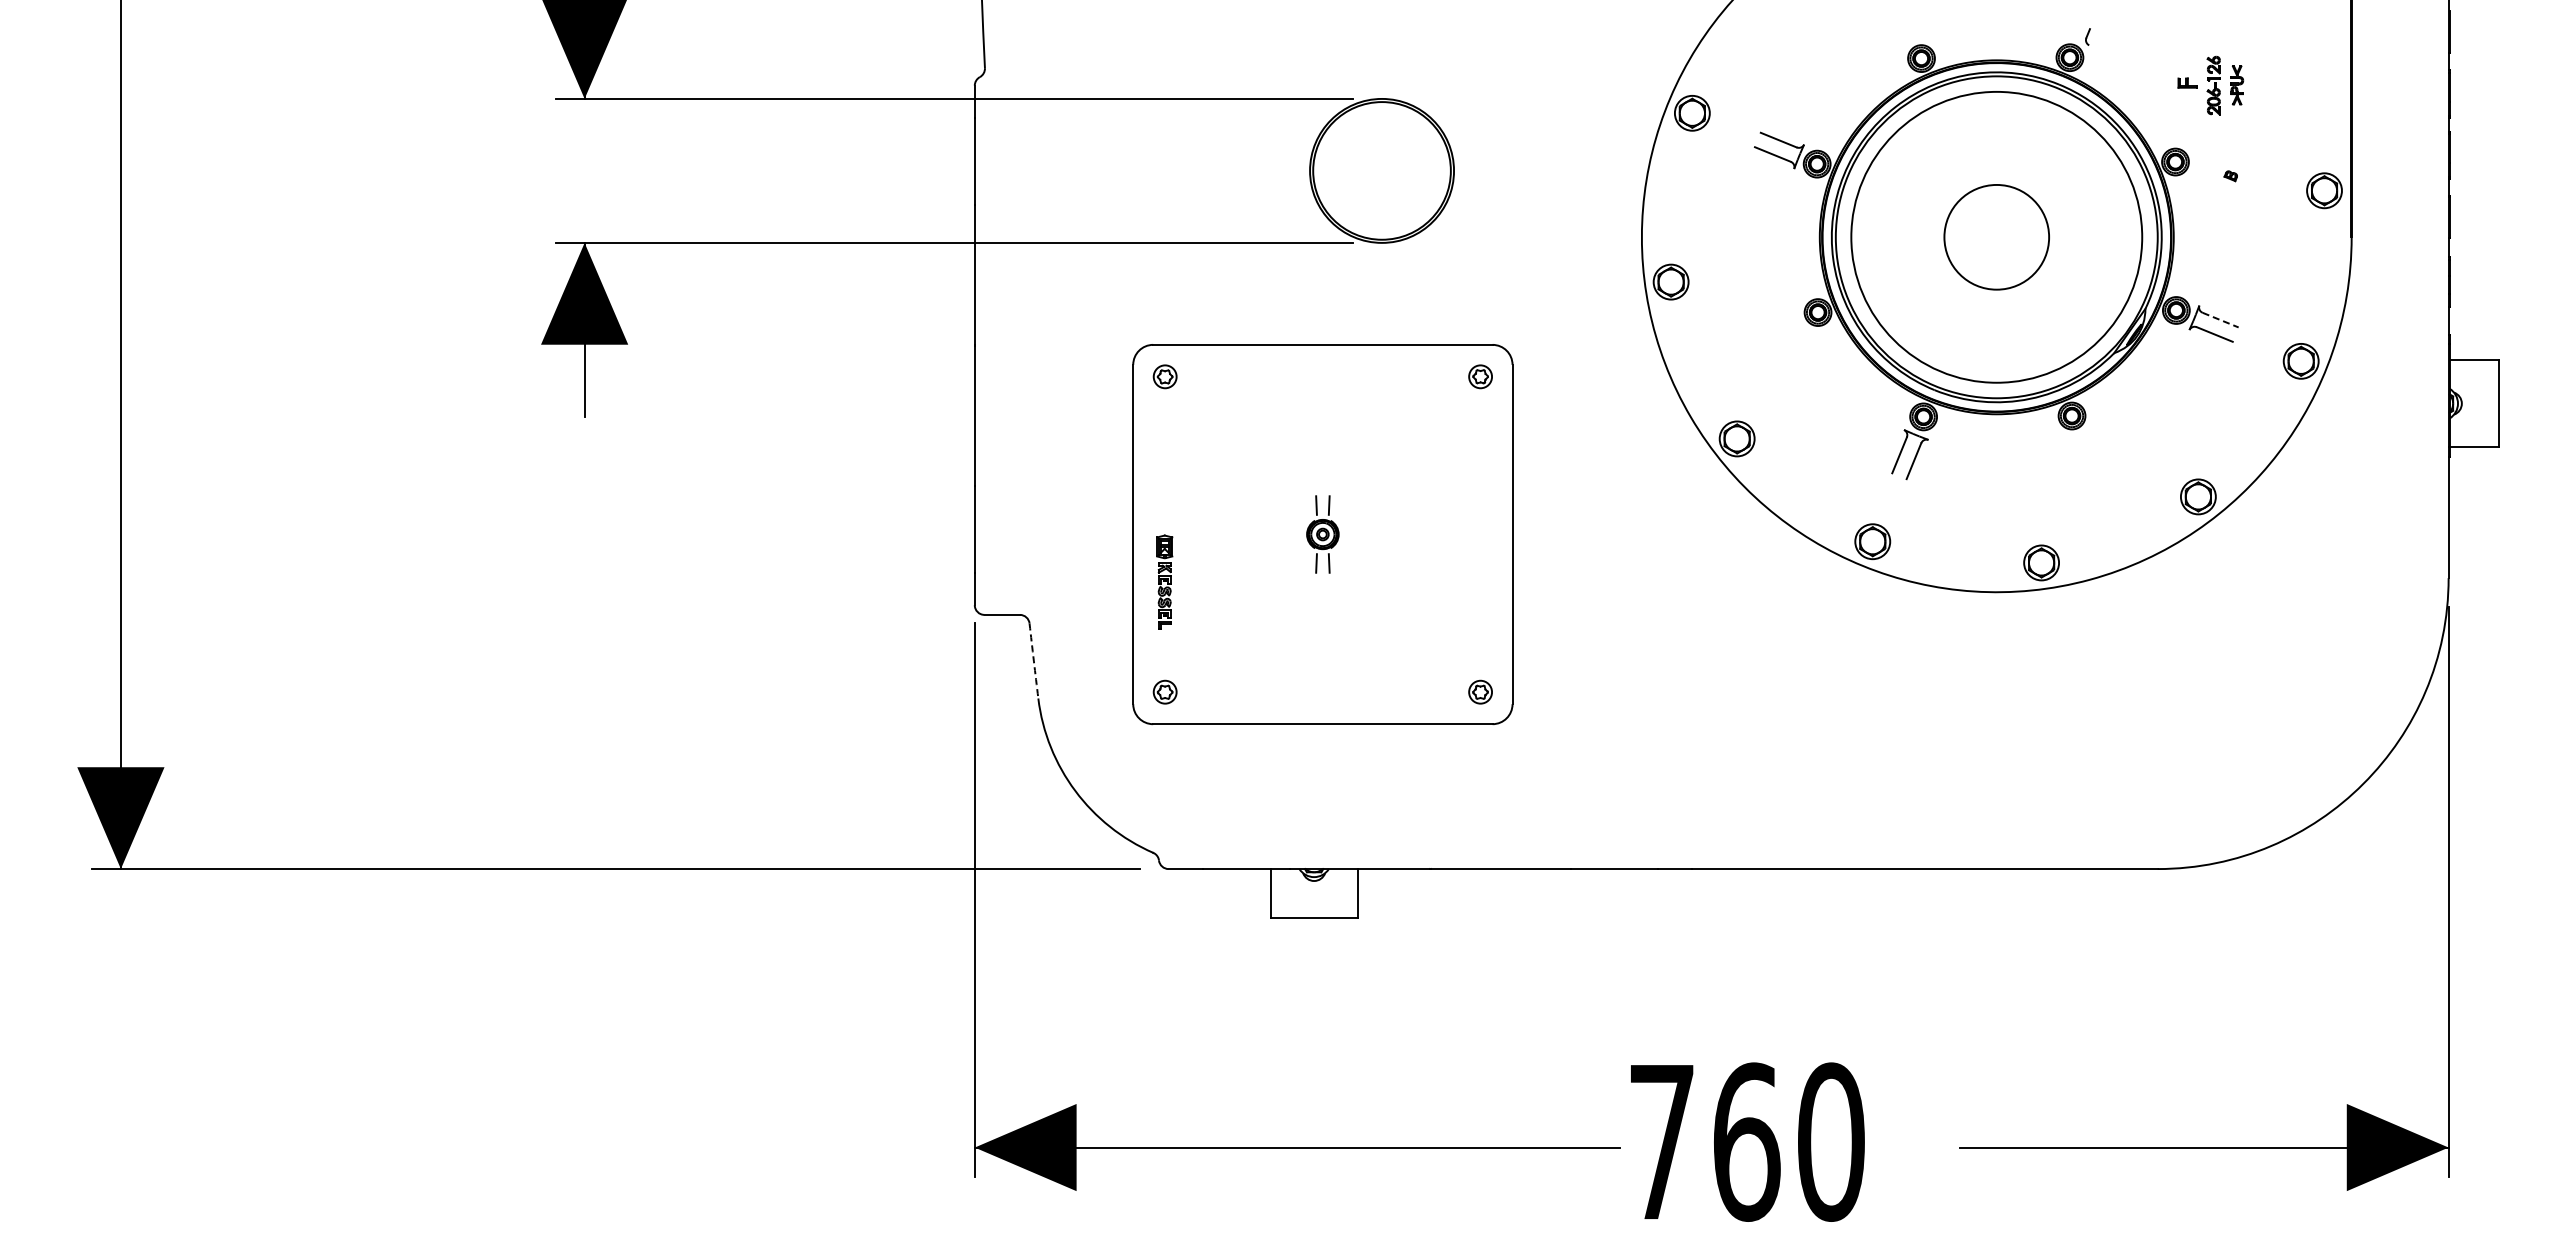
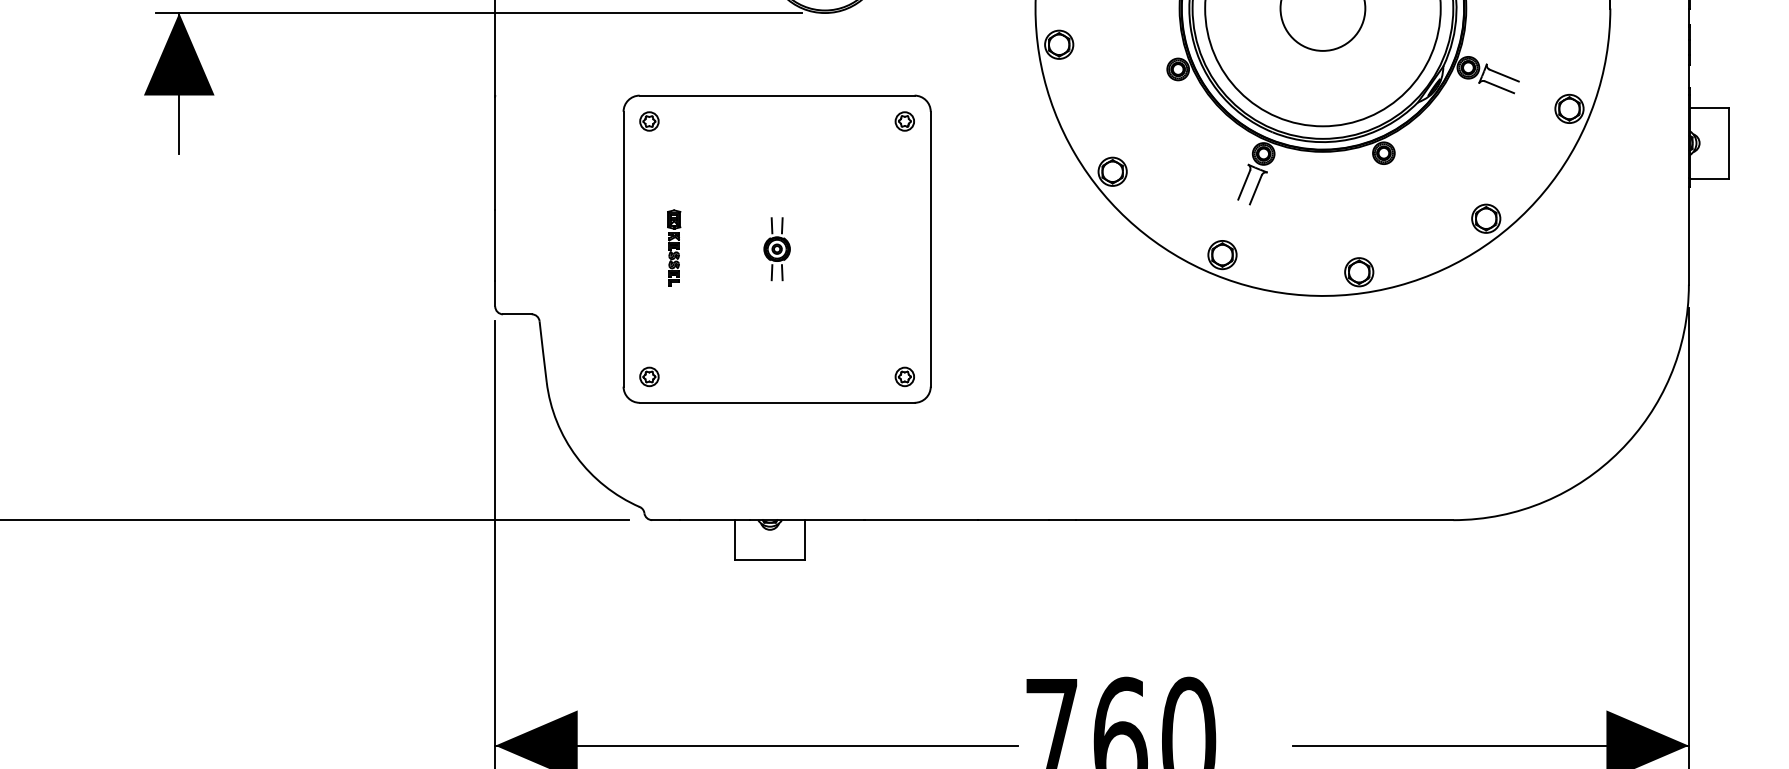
line: (2221, 320) -> (1504, 75), dashed -> solid
part: (1164, 581) -> (673, 247), moved
arc: (1033, 661) -> (542, 352), dashed -> solid

